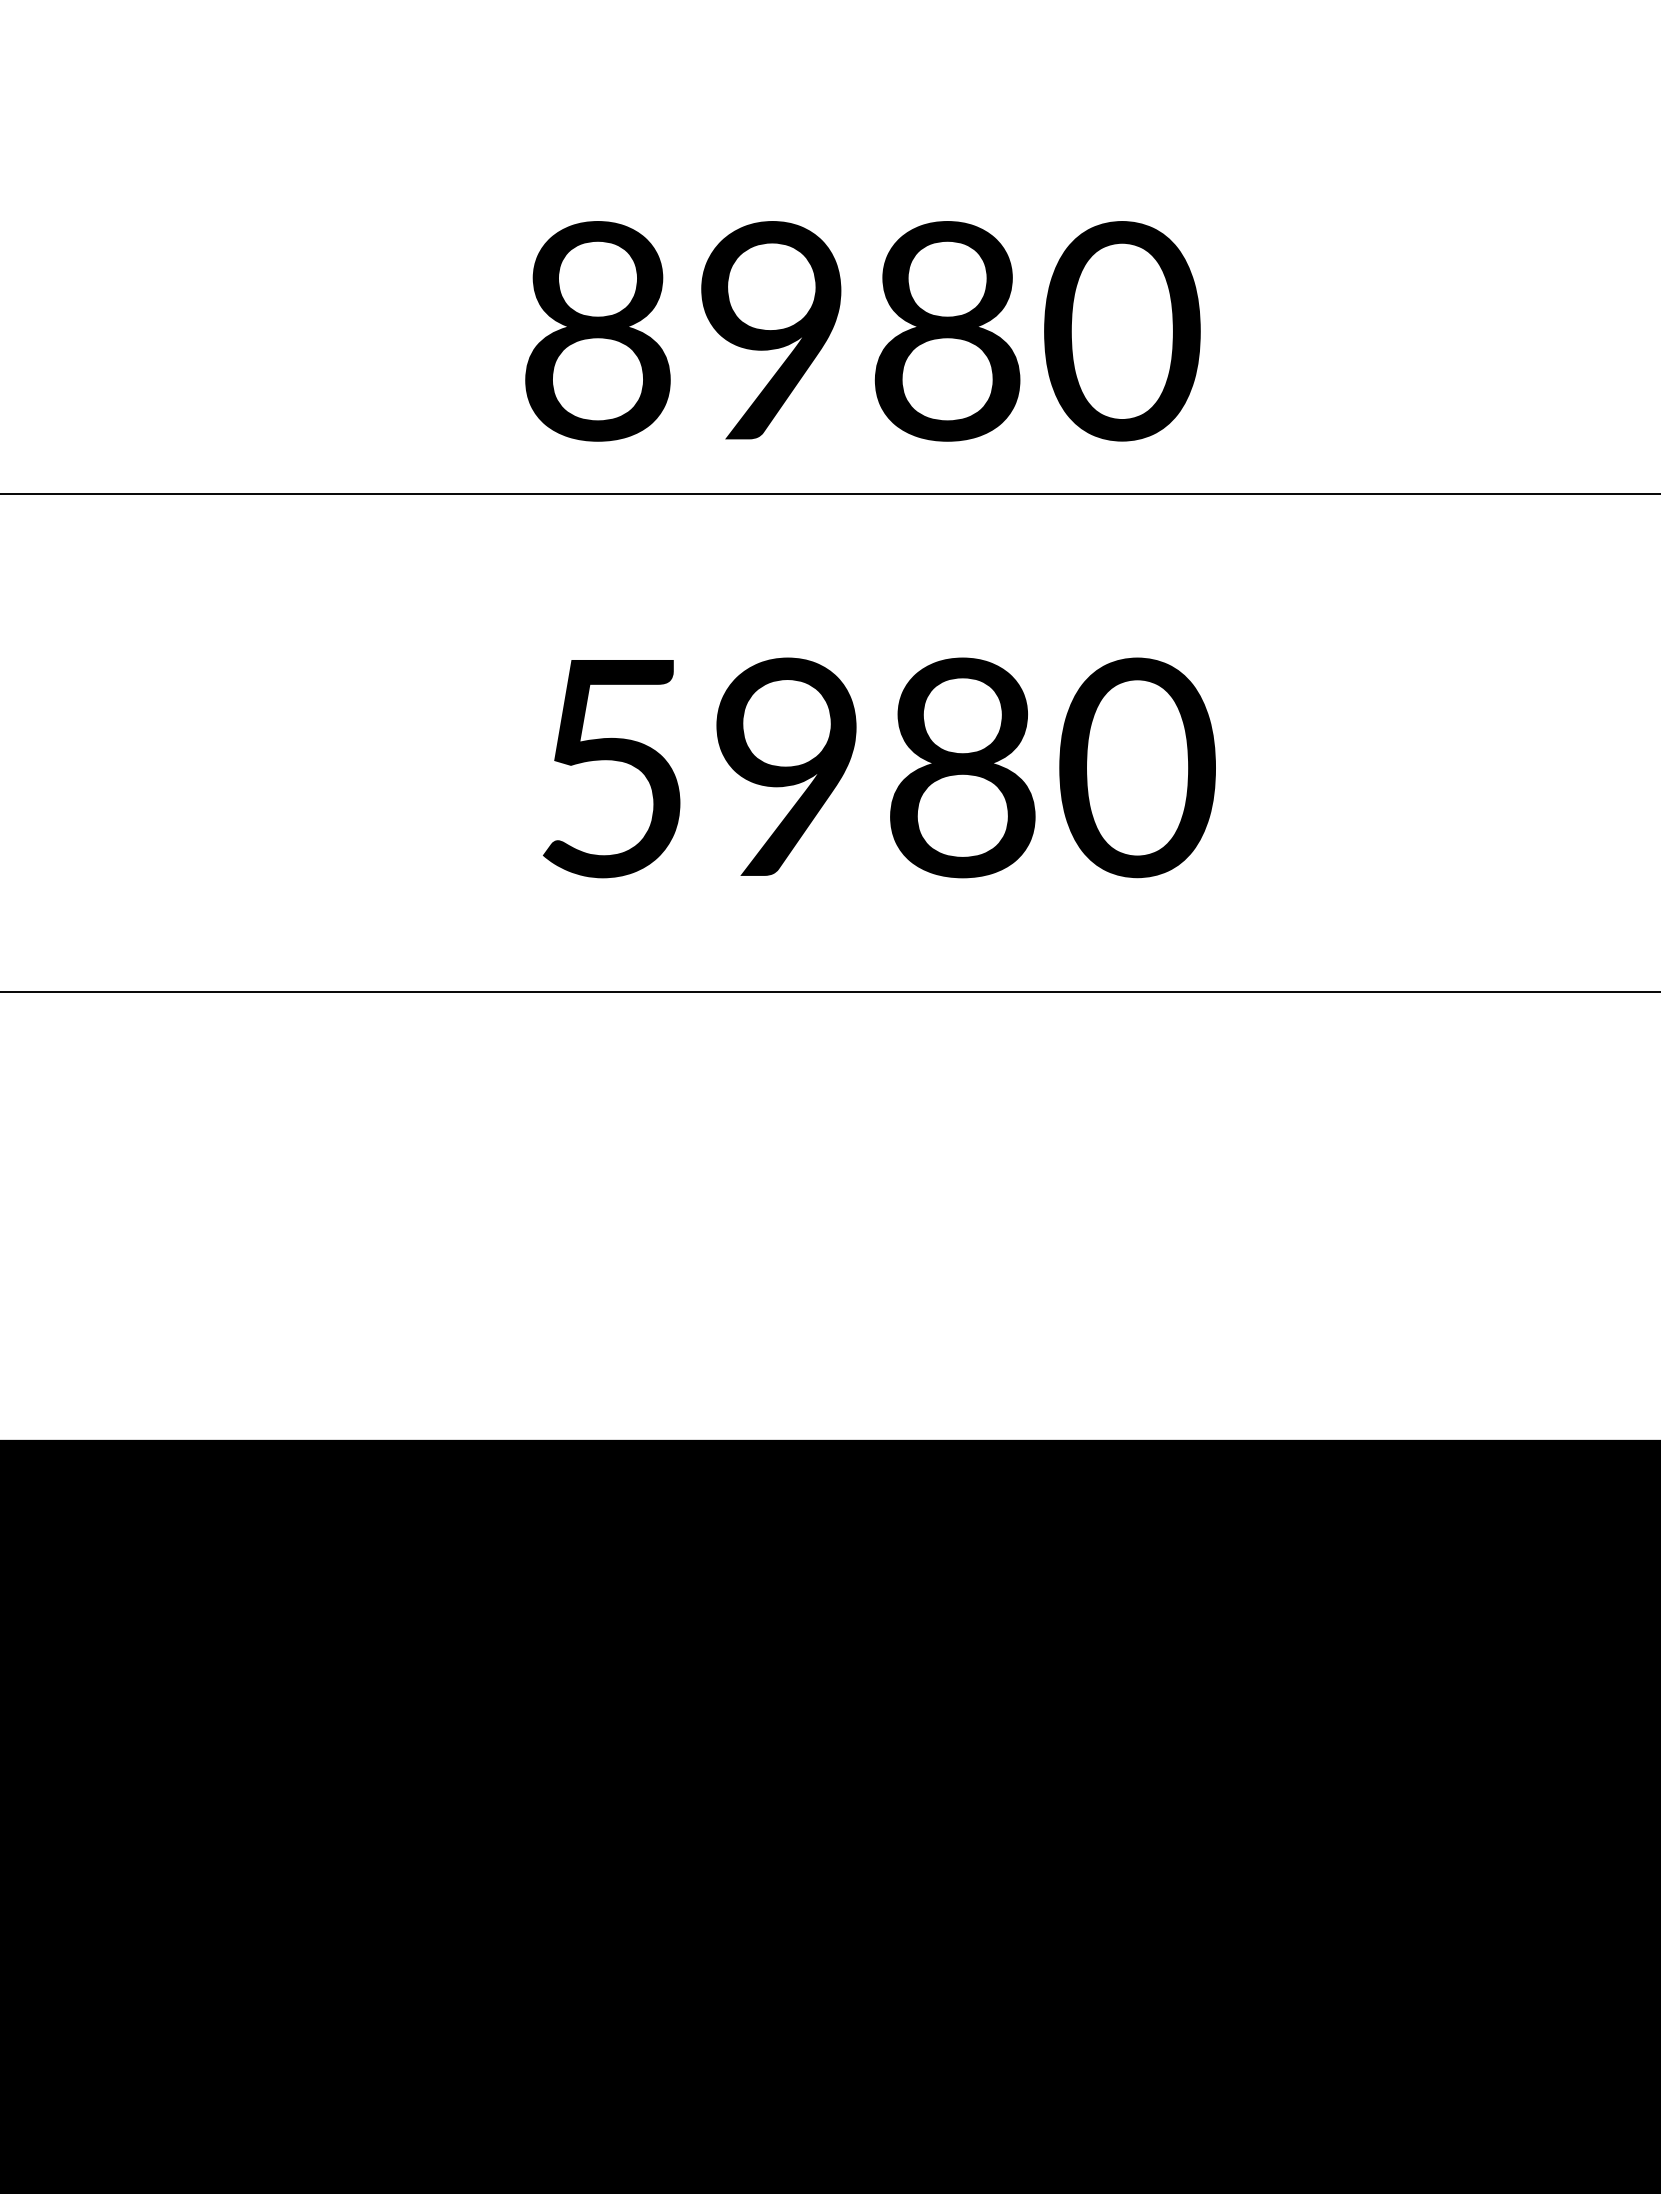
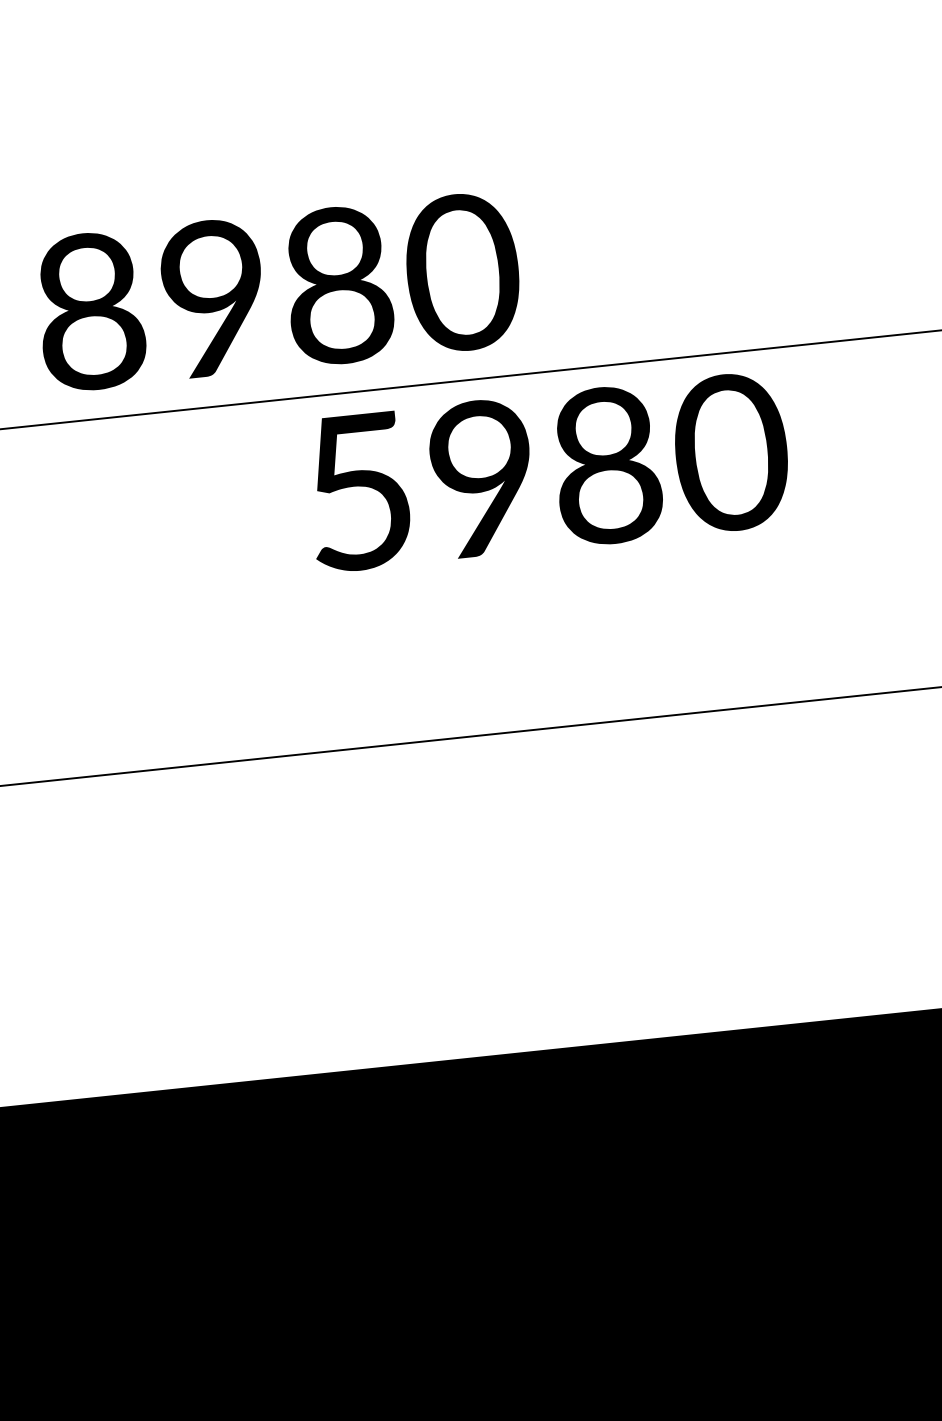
text: (862, 331) -> (278, 291), moved
text: (879, 767) -> (548, 471), moved

